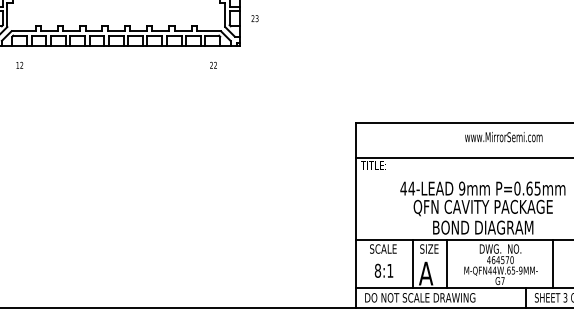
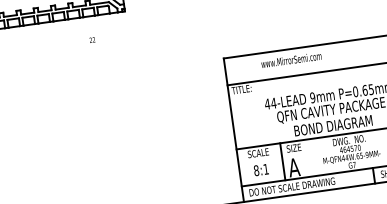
text: (213, 64) -> (92, 39), moved
text: (503, 137) -> (291, 60), moved
line: (446, 264) -> (308, 158), removed

